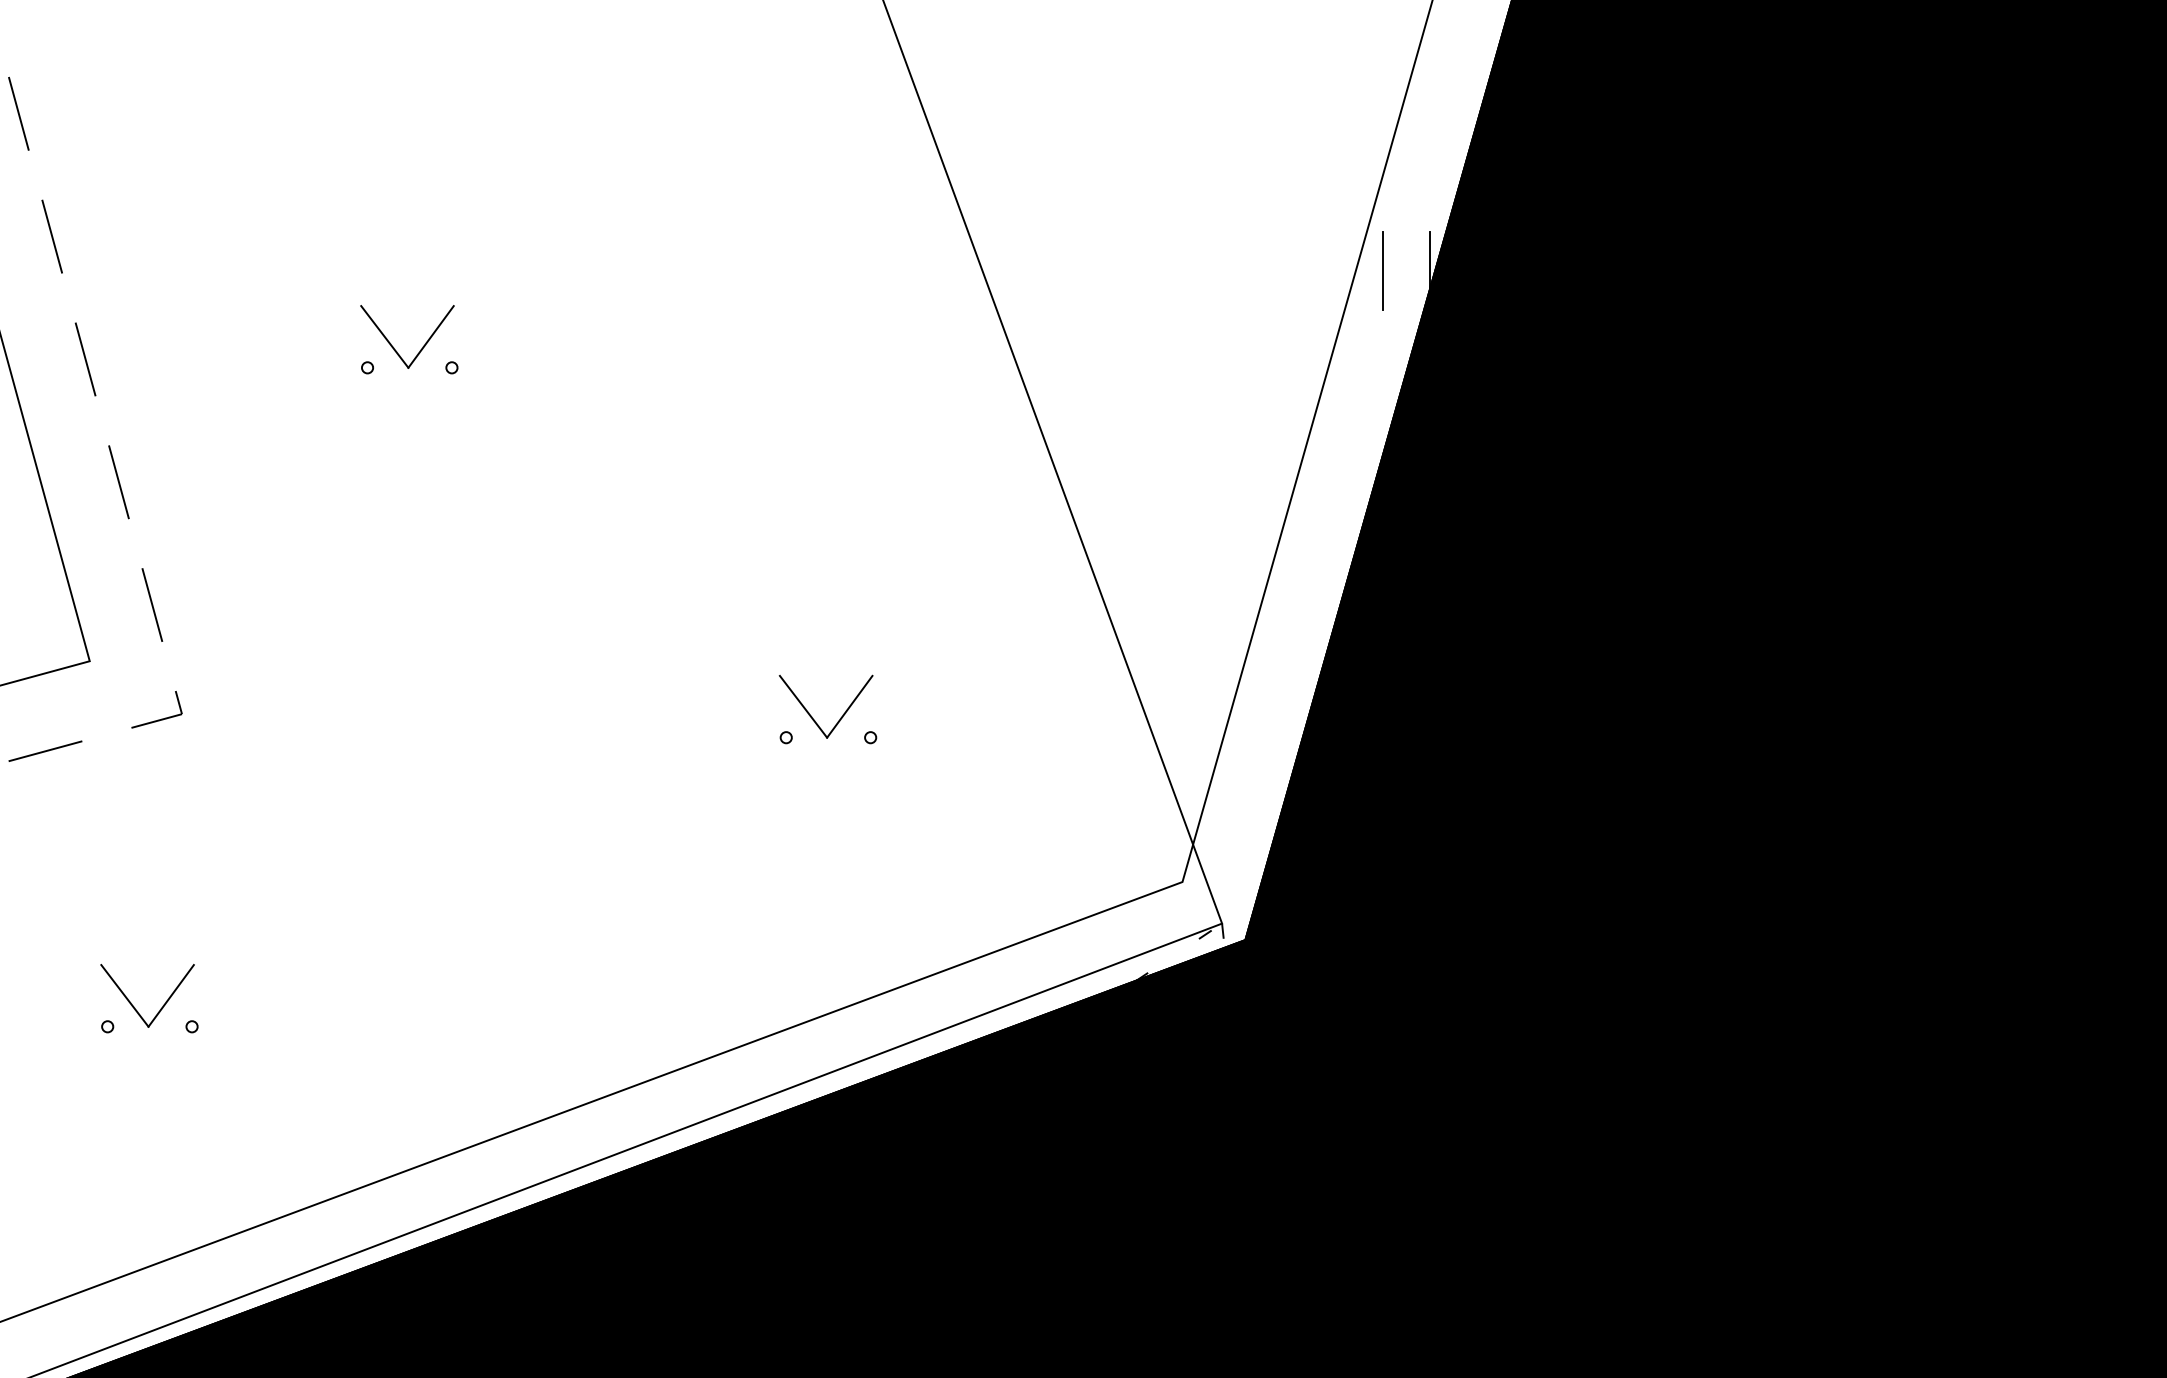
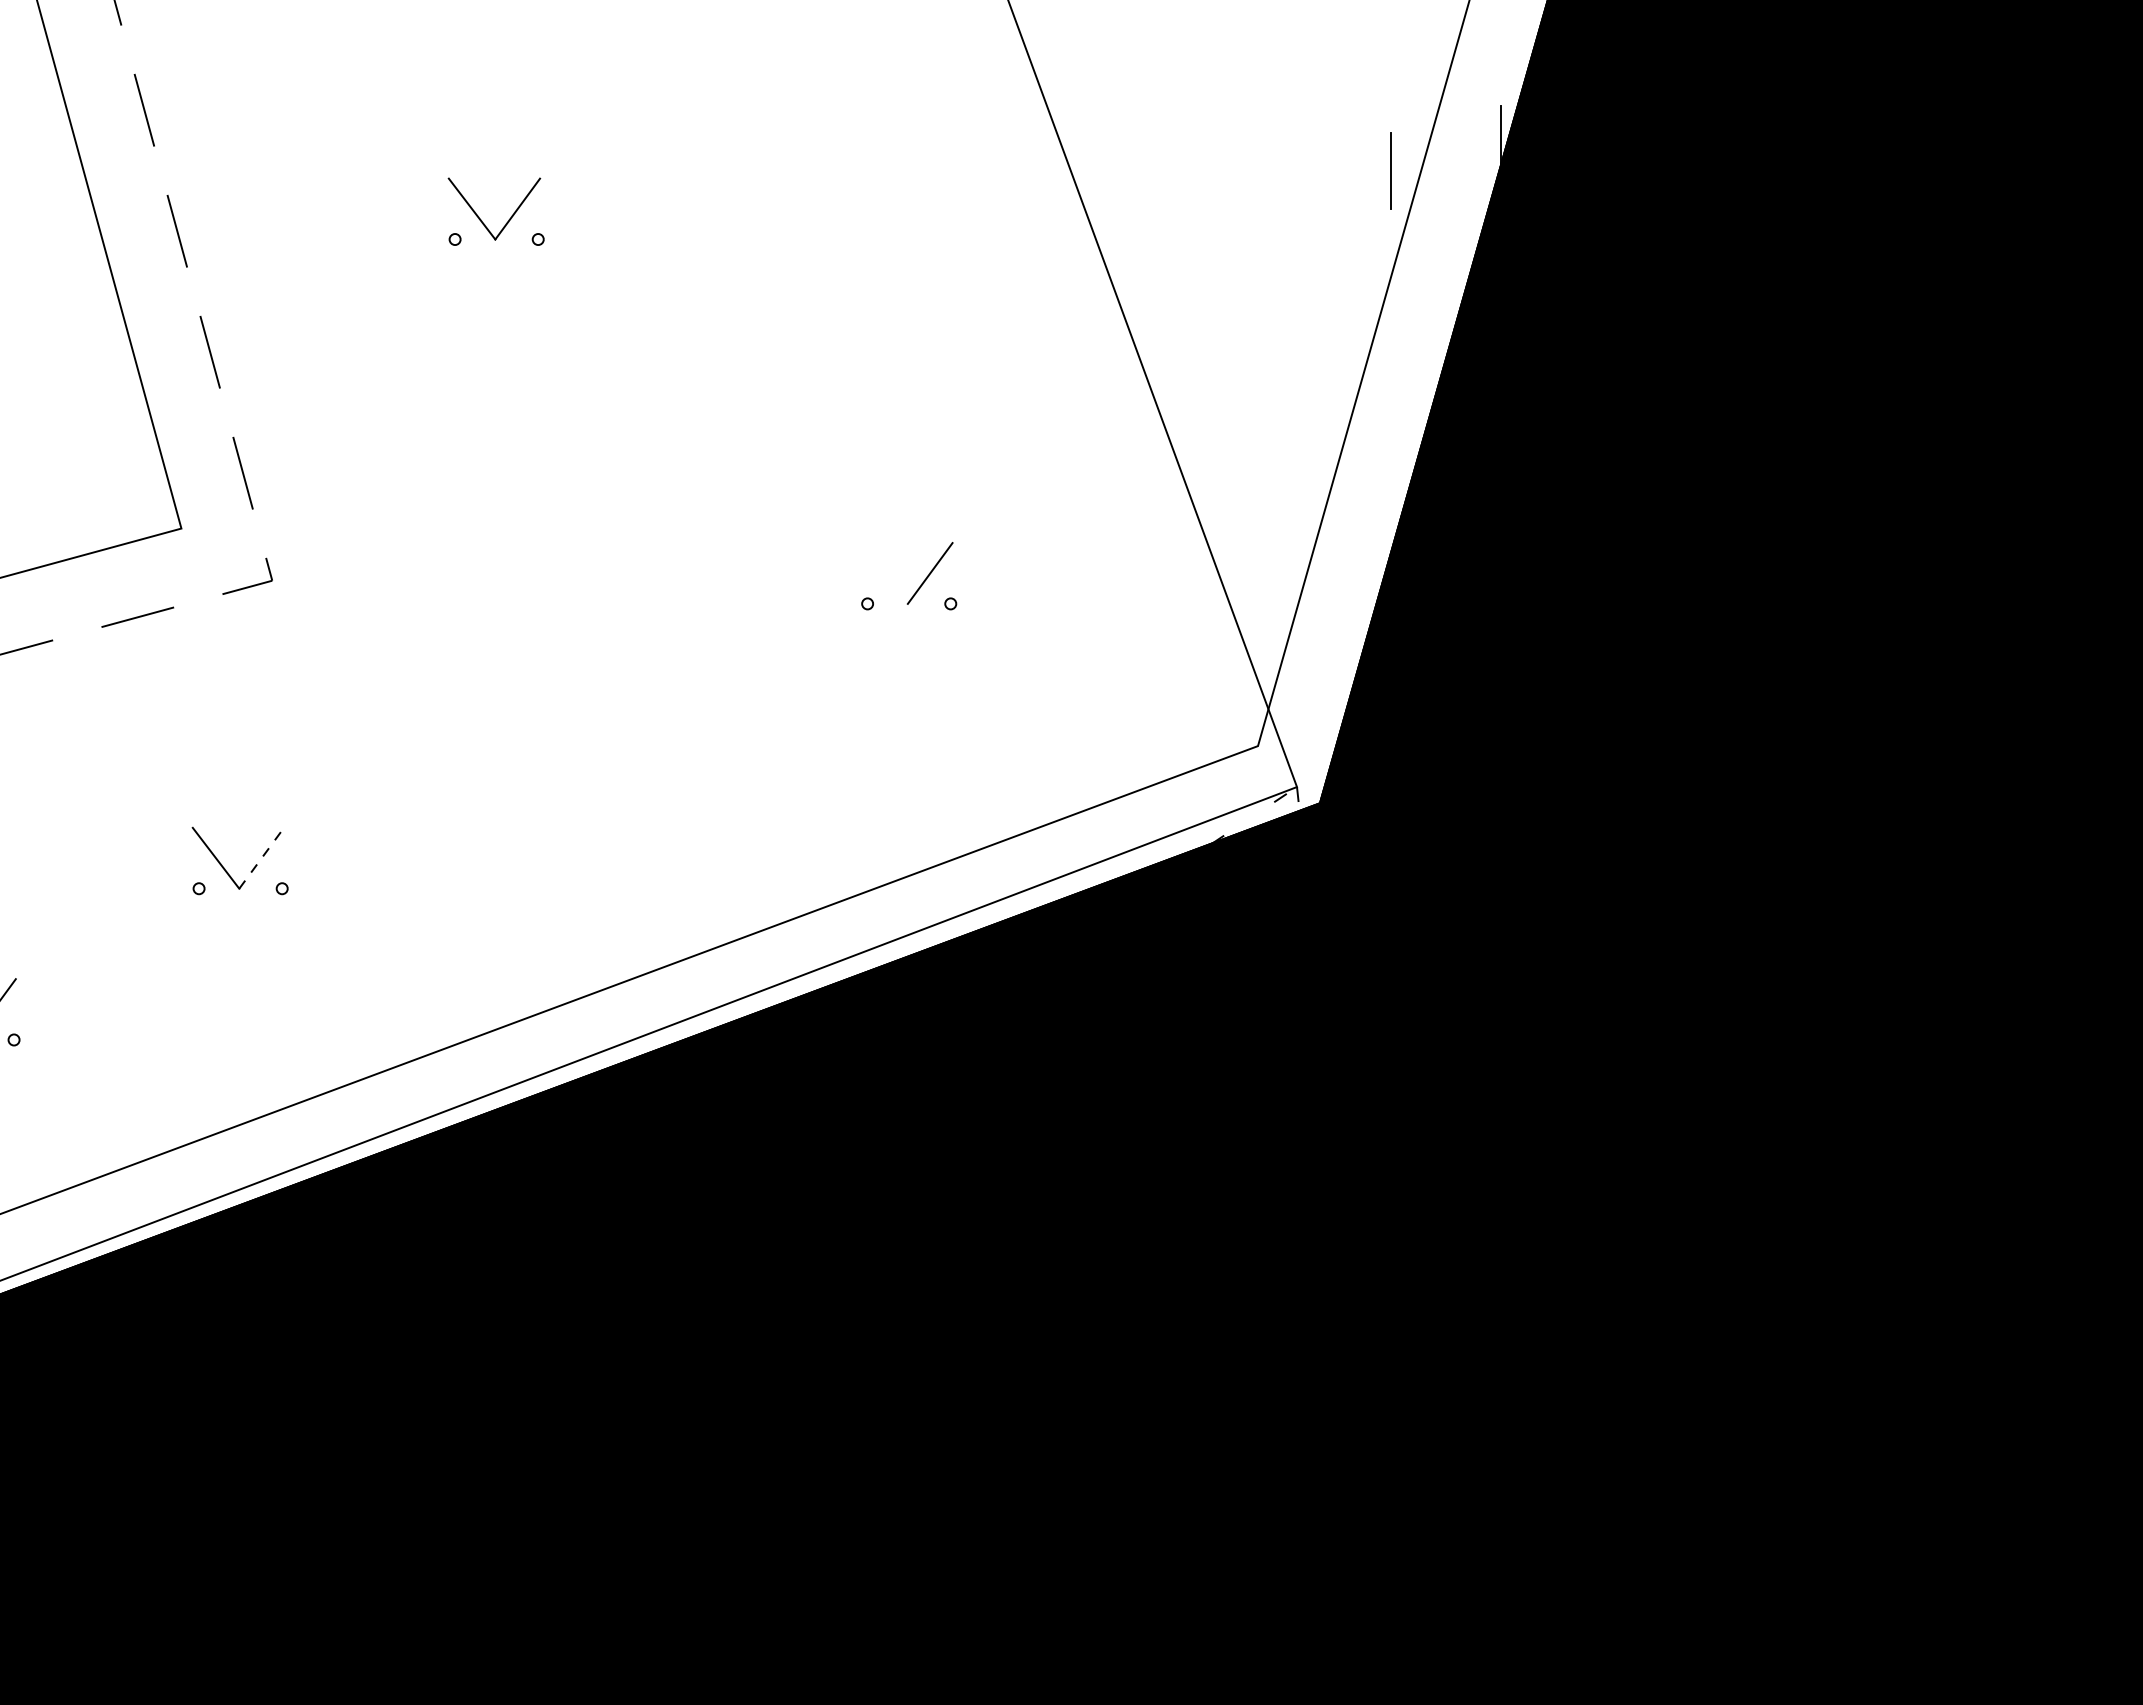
line: (1382, 270) -> (1390, 170), moved
line: (803, 706) -> (884, 573), removed
line: (171, 996) -> (261, 858), solid -> dashed

